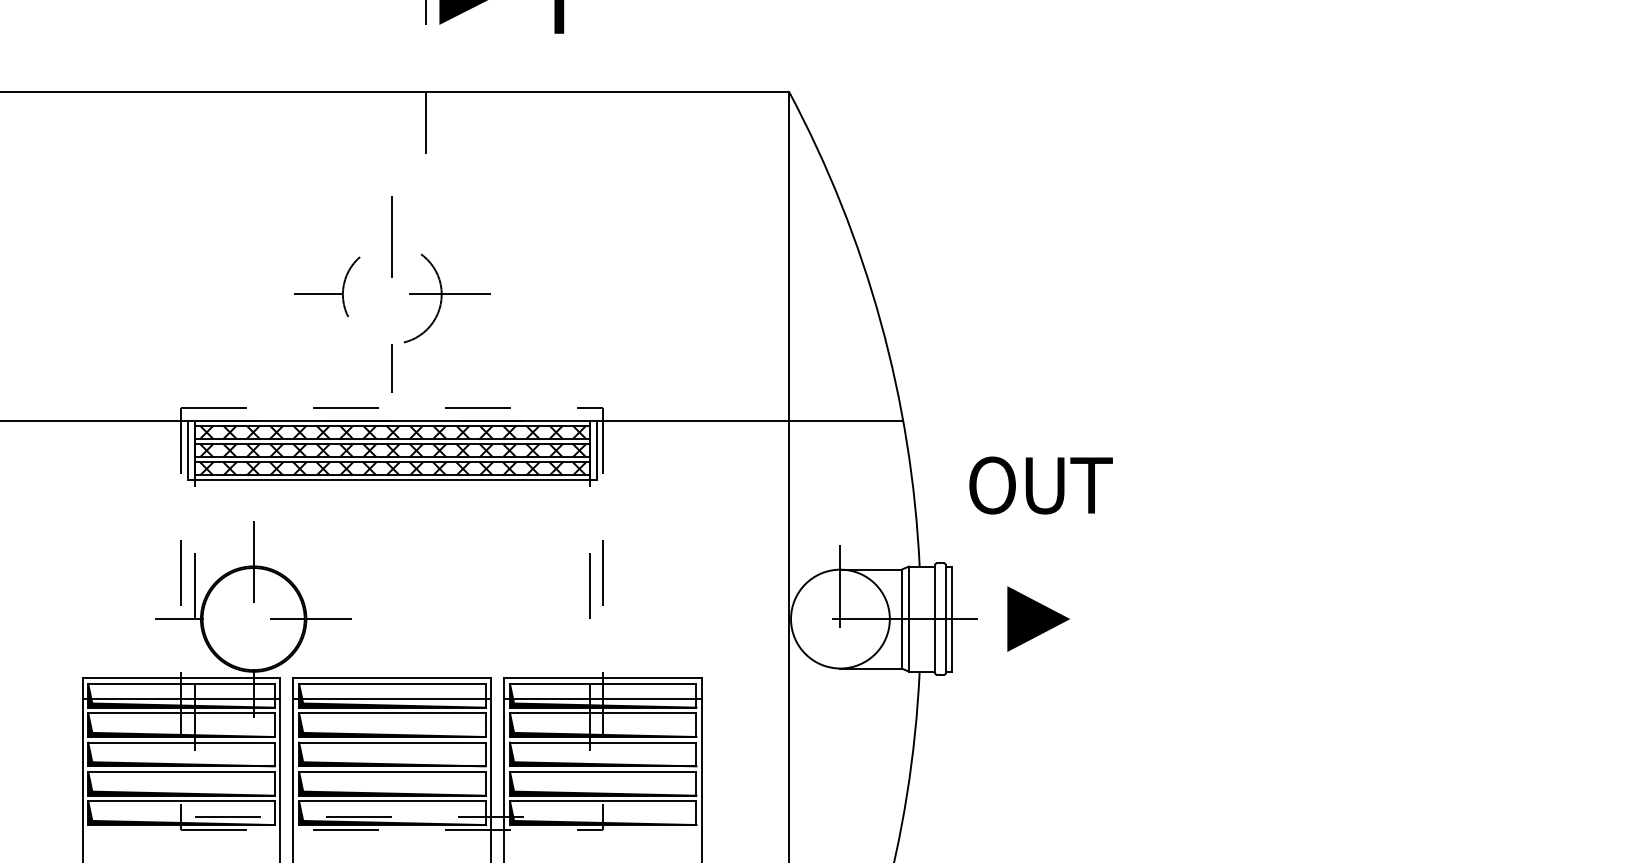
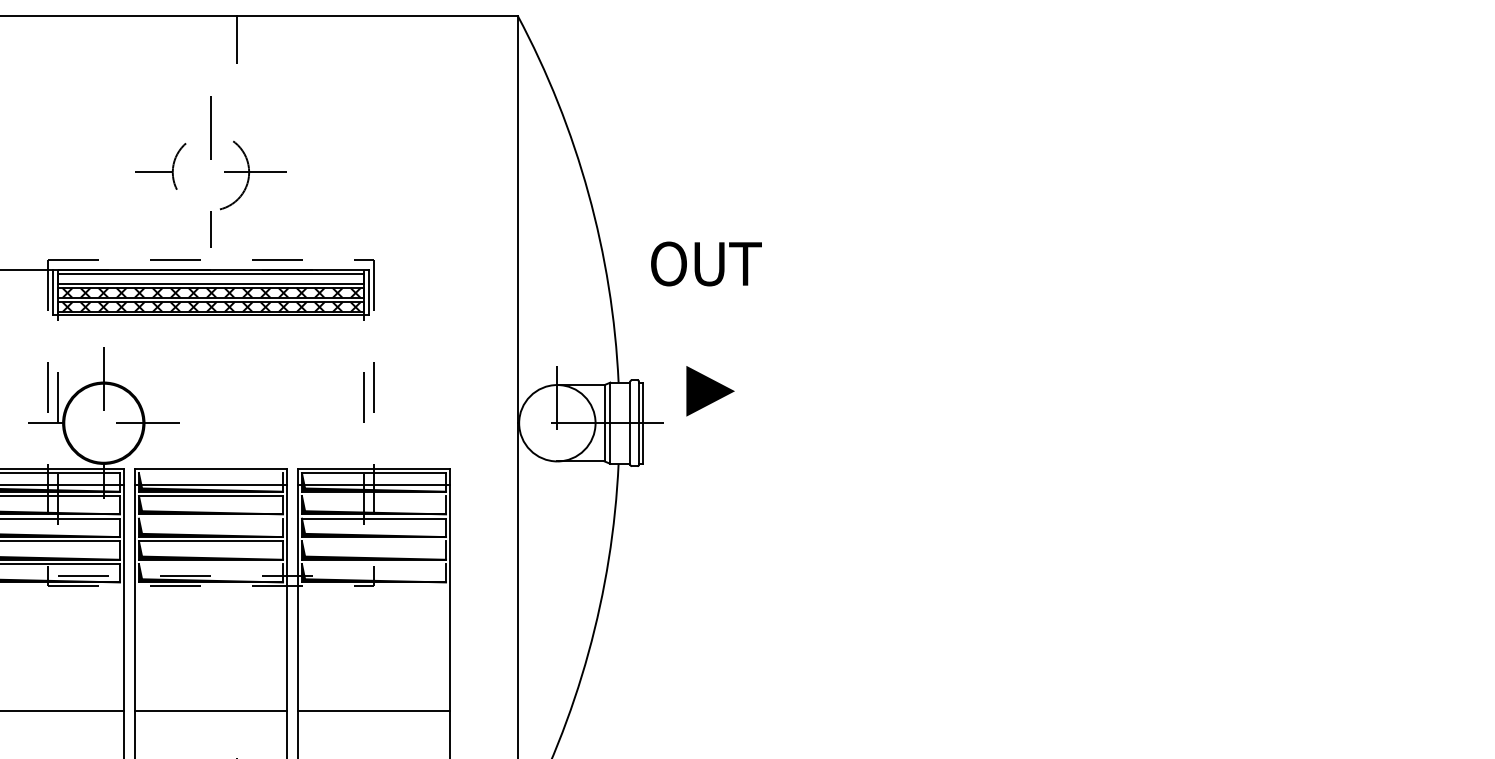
line: (750, 421) -> (487, 270), removed
hatch: (392, 431) -> (211, 278), removed
text: (1041, 484) -> (706, 263), moved
line: (1038, 619) -> (710, 391), moved
line: (391, 684) -> (210, 473), removed
line: (602, 713) -> (373, 496), removed
line: (391, 742) -> (210, 518), removed
line: (602, 772) -> (373, 541), removed
line: (391, 801) -> (210, 564), removed
line: (602, 801) -> (373, 564), removed

